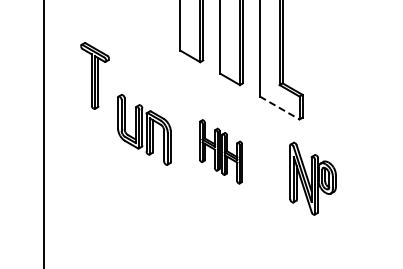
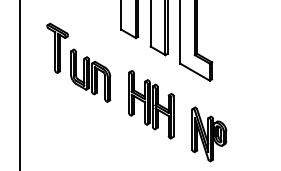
line: (279, 108) -> (194, 72), dashed -> solid
part: (144, 129) -> (90, 75), moved
part: (220, 151) -> (150, 104), size x1.43
part: (312, 178) -> (208, 134), moved

